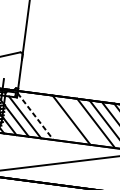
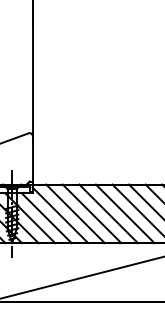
line: (35, 116) -> (60, 215), dashed -> solid
line: (46, 116) -> (75, 213), added
line: (58, 118) -> (91, 213), added
line: (83, 121) -> (124, 213), added

